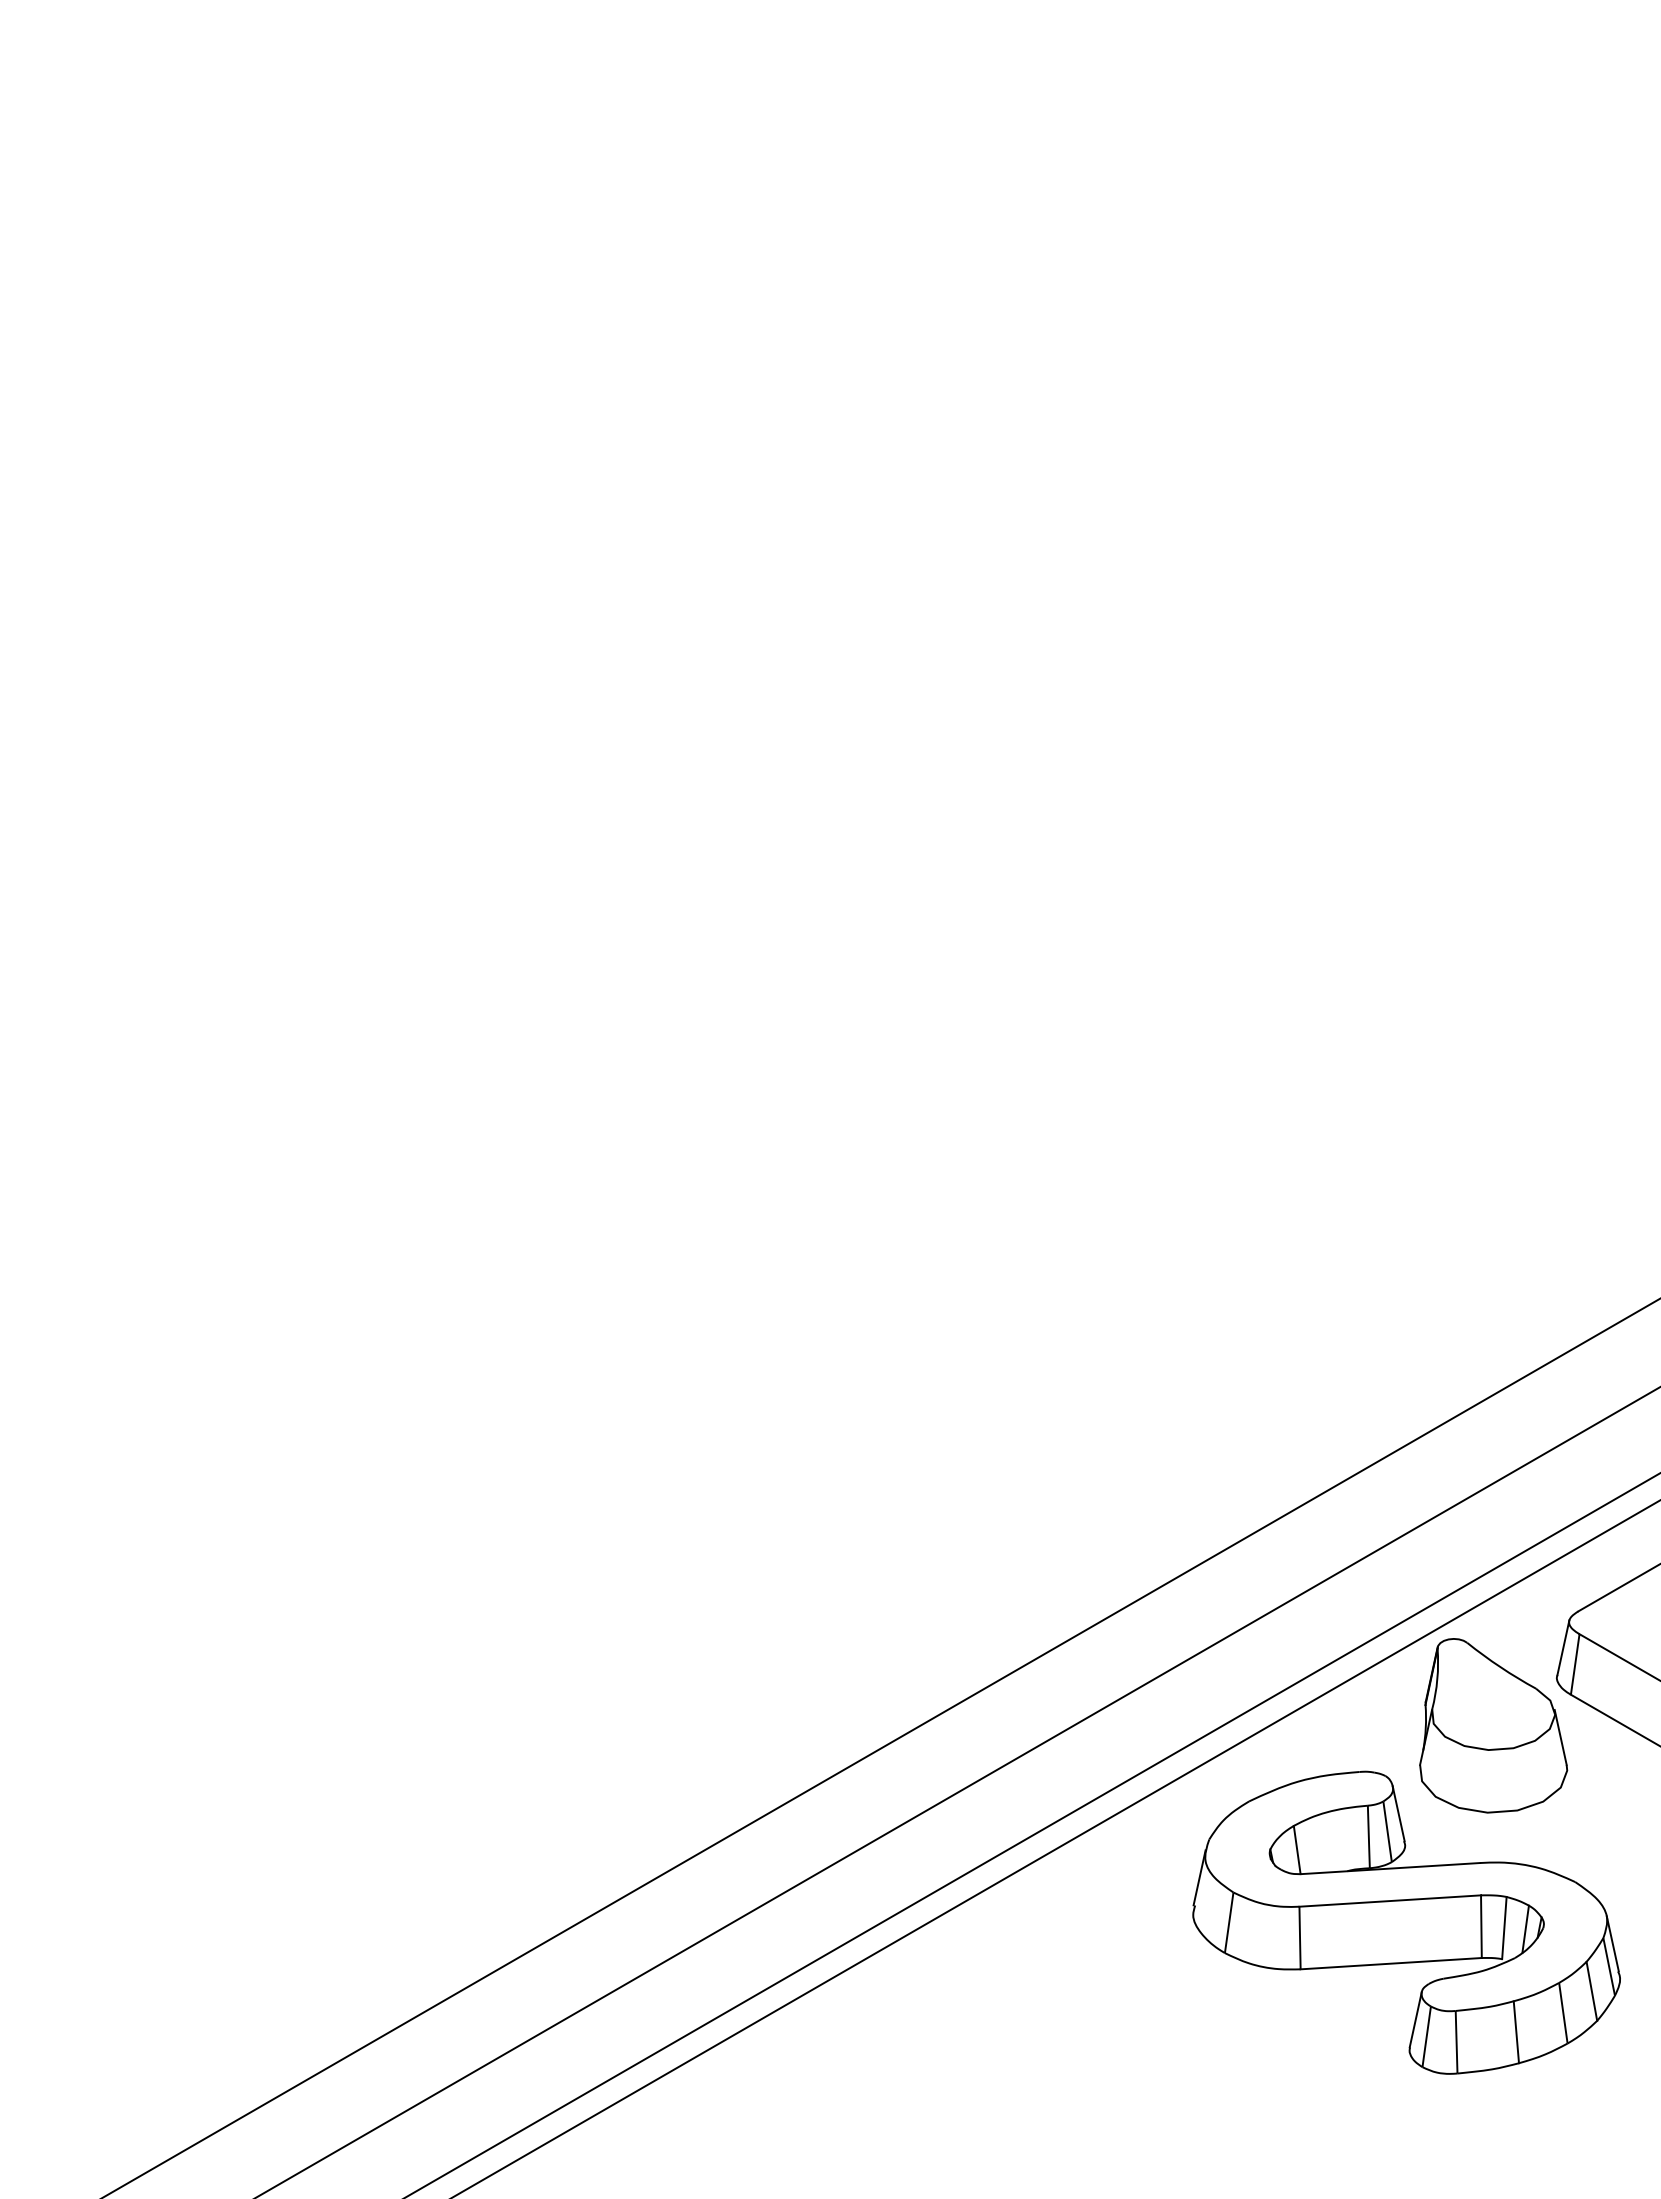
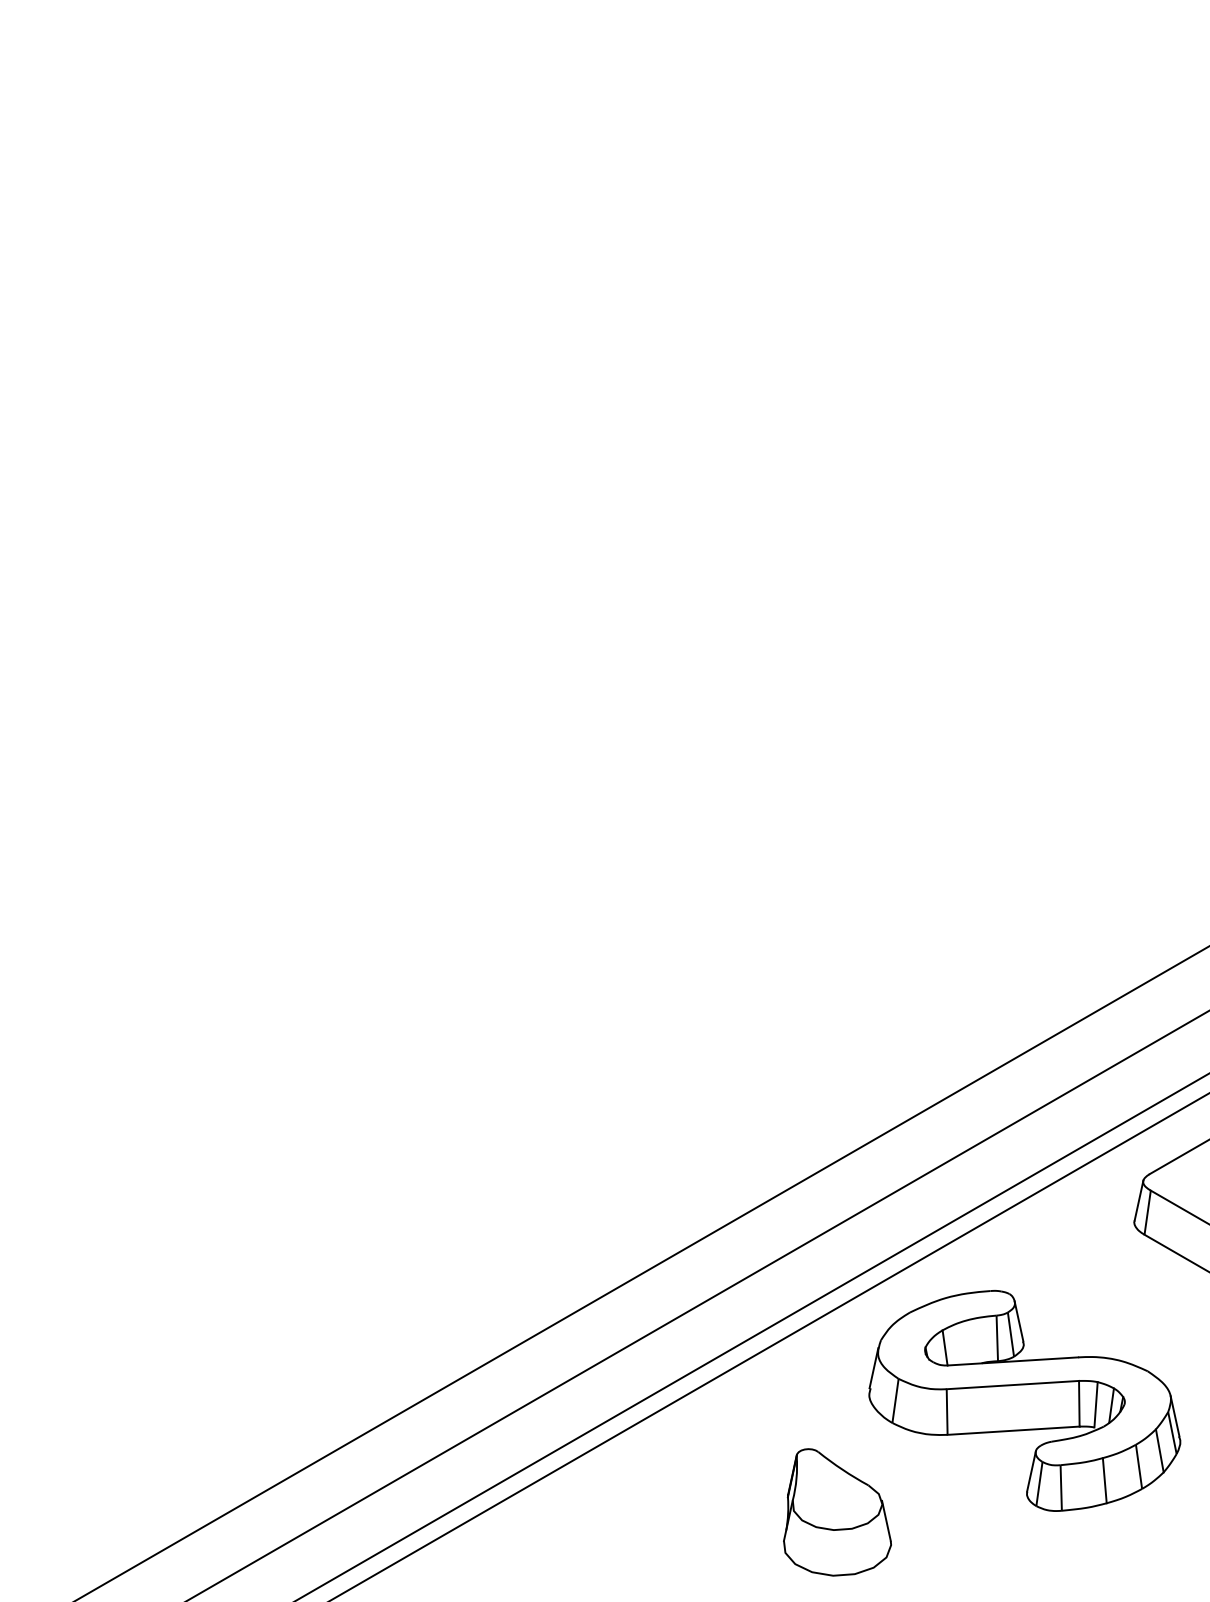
part: (1493, 1725) -> (837, 1512), moved

